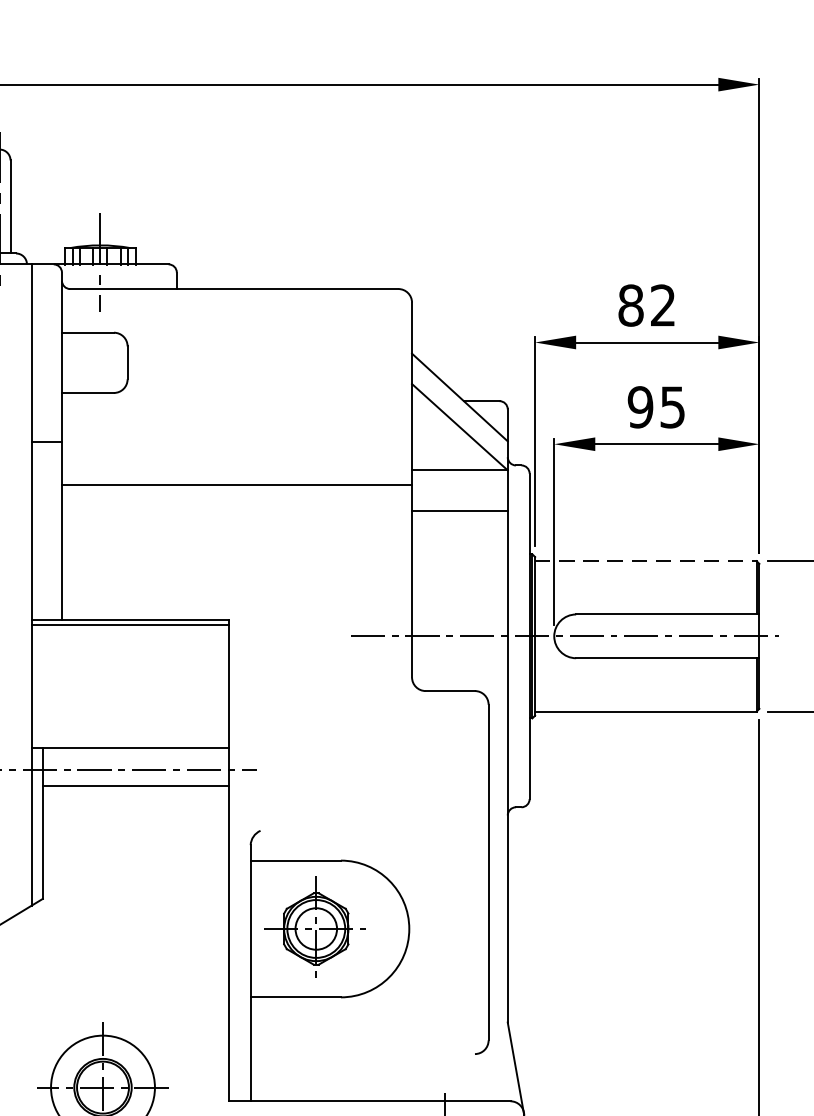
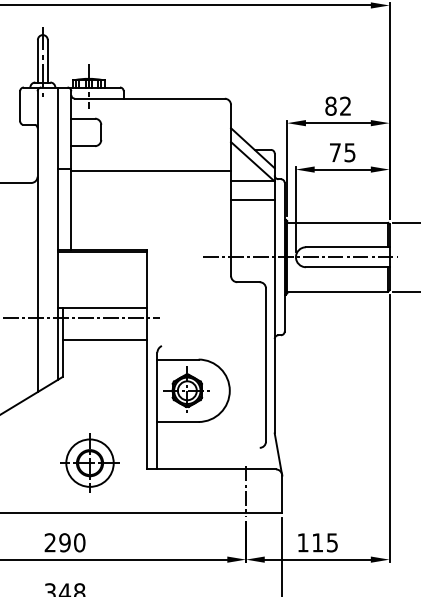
text: (640, 406) -> (335, 152), 95 -> 75
line: (237, 485) -> (151, 171), moved
line: (645, 560) -> (337, 222), dashed -> solid
line: (134, 785) -> (104, 339), moved

